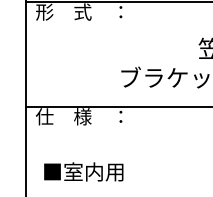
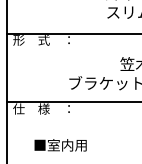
text: (83, 172) -> (60, 145), moved

